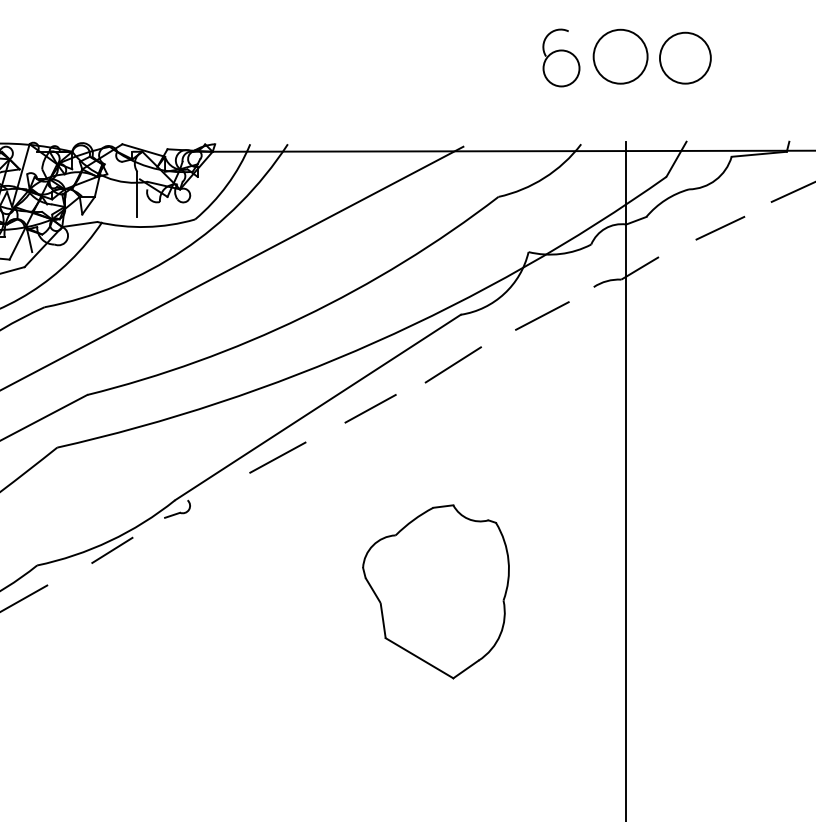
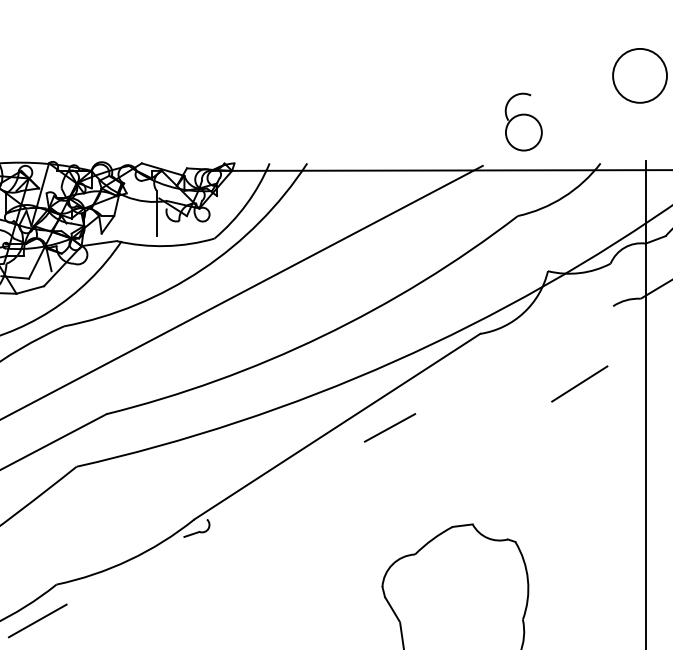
part: (561, 57) -> (523, 121), moved
line: (542, 315) -> (561, 334), removed
line: (452, 364) -> (578, 383), moved
line: (277, 457) -> (296, 476), removed
line: (112, 549) -> (131, 568), removed

